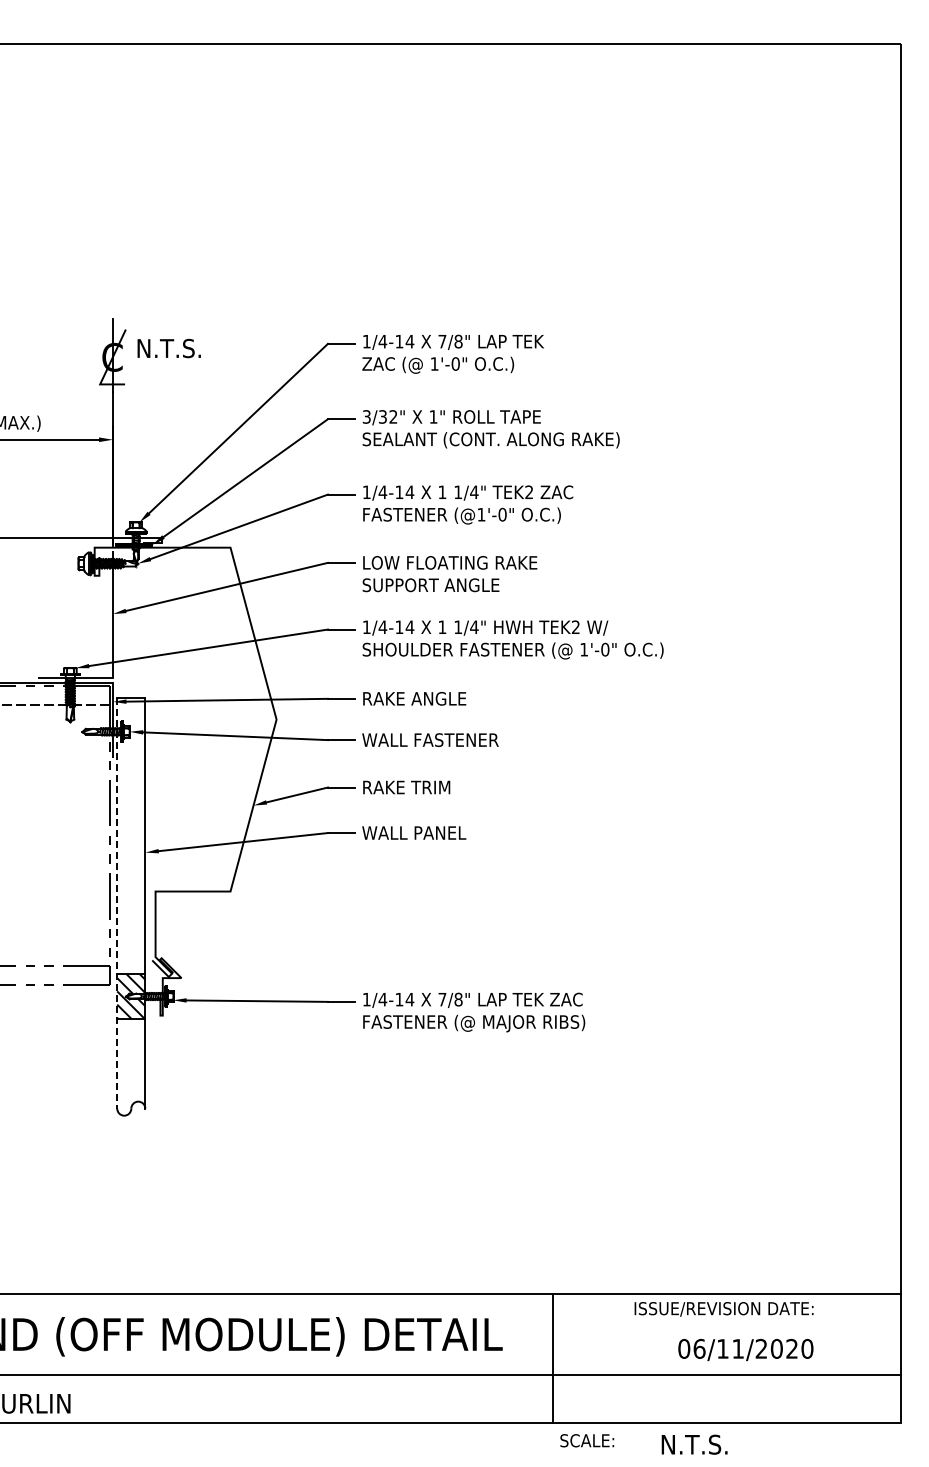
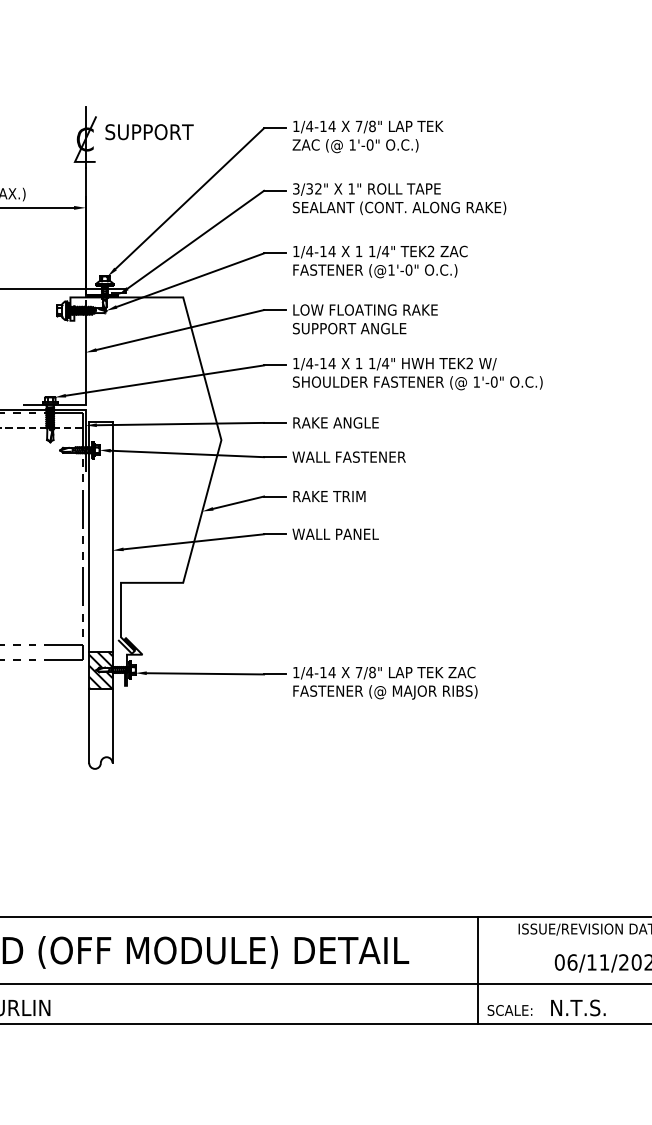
text: (189, 348) -> (149, 132), N.T.S. -> SUPPORT
line: (117, 903) -> (89, 592), dashed -> solid
line: (552, 1357) -> (477, 969), moved
text: (587, 1440) -> (510, 1010), moved
text: (694, 1444) -> (578, 1007), moved

